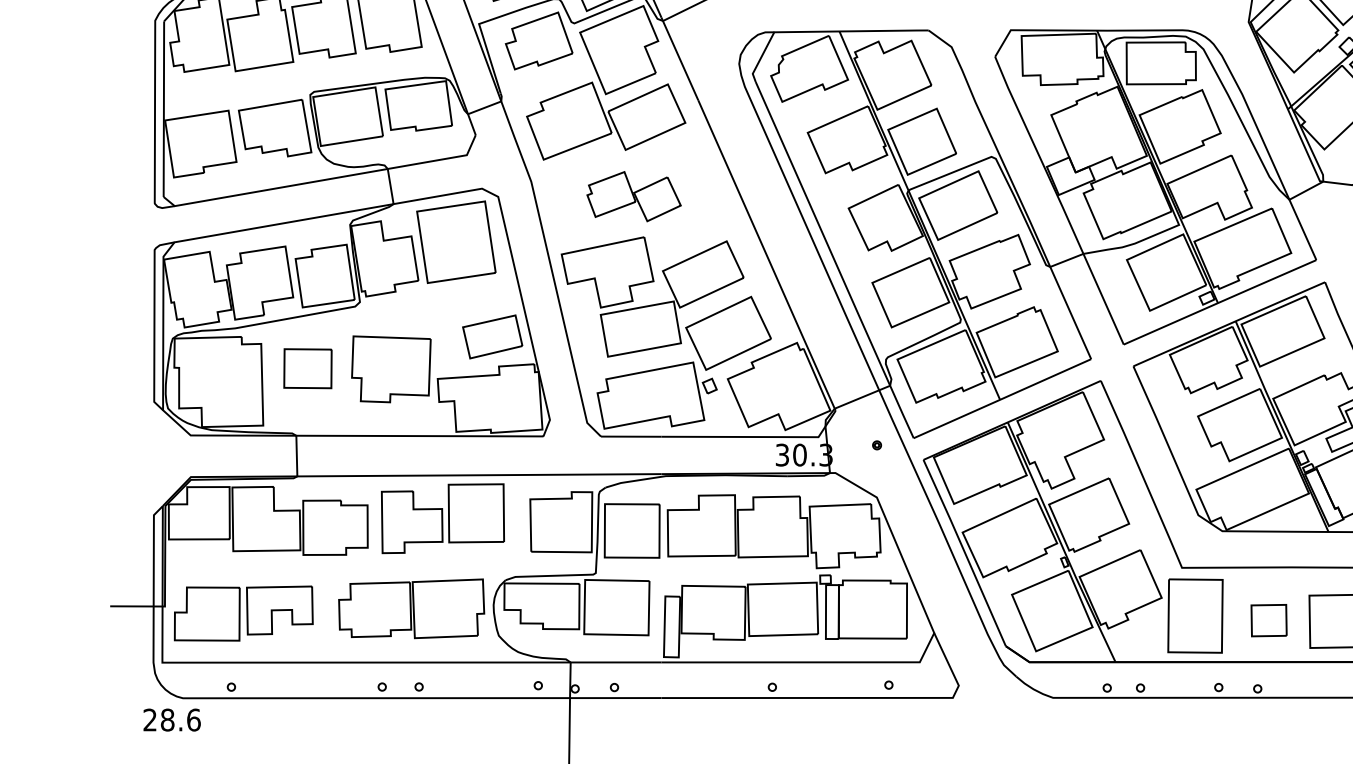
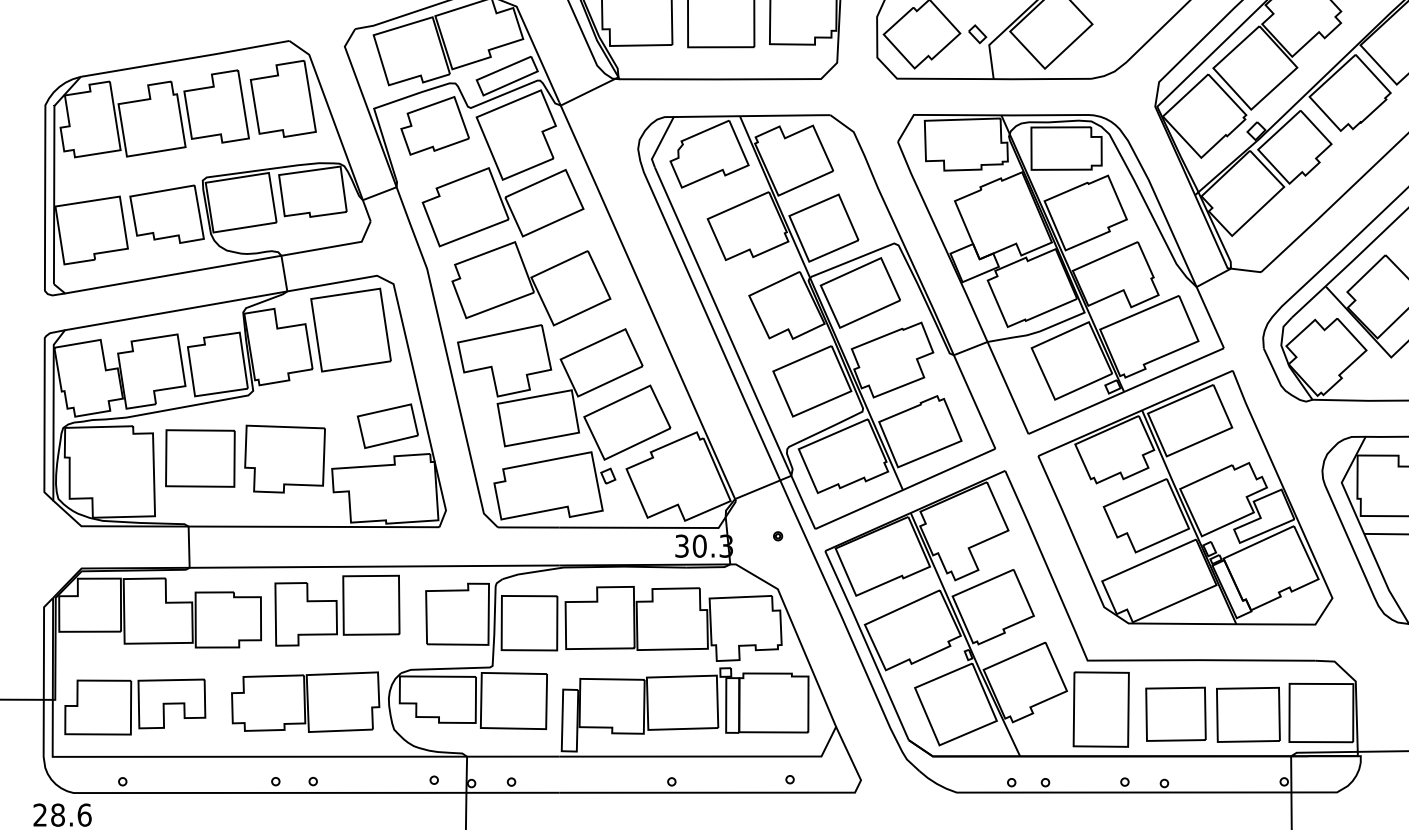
part: (634, 196) -> (531, 283), size x1.67
part: (308, 368) -> (200, 458), size x1.43
part: (1268, 619) -> (1175, 713), size x1.67

